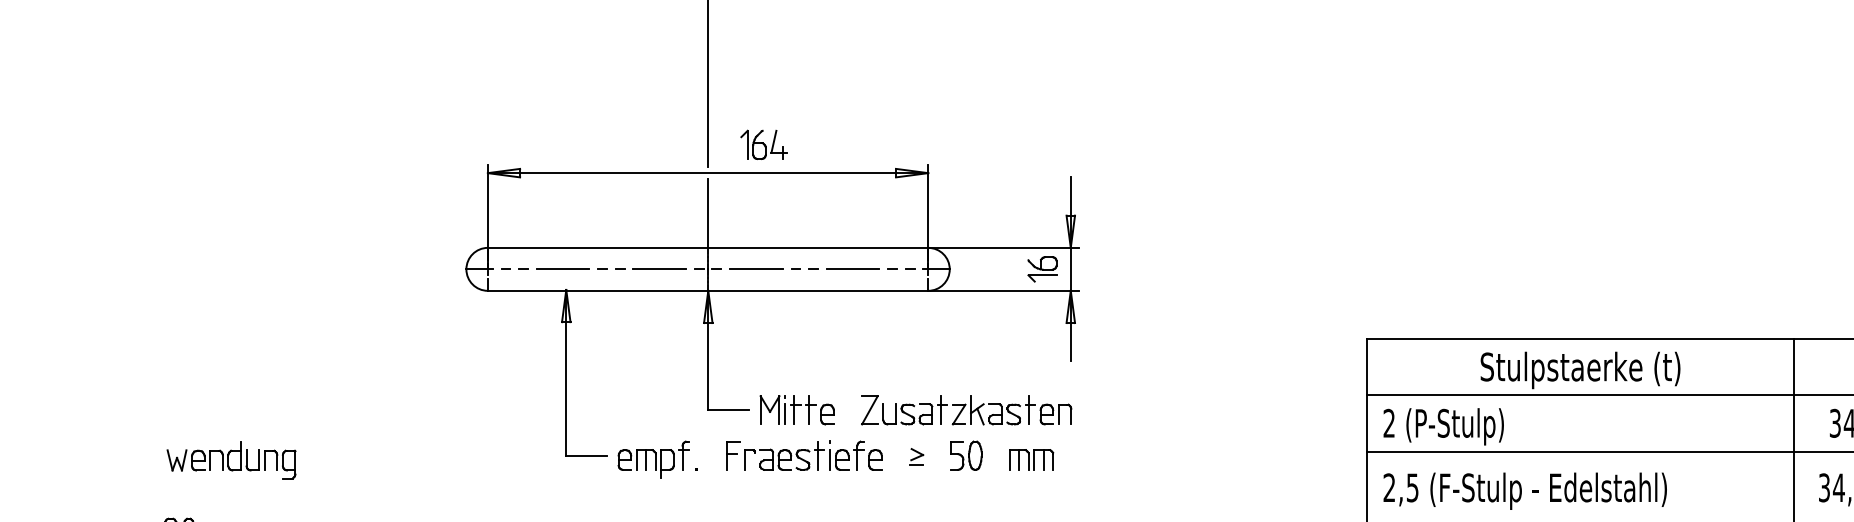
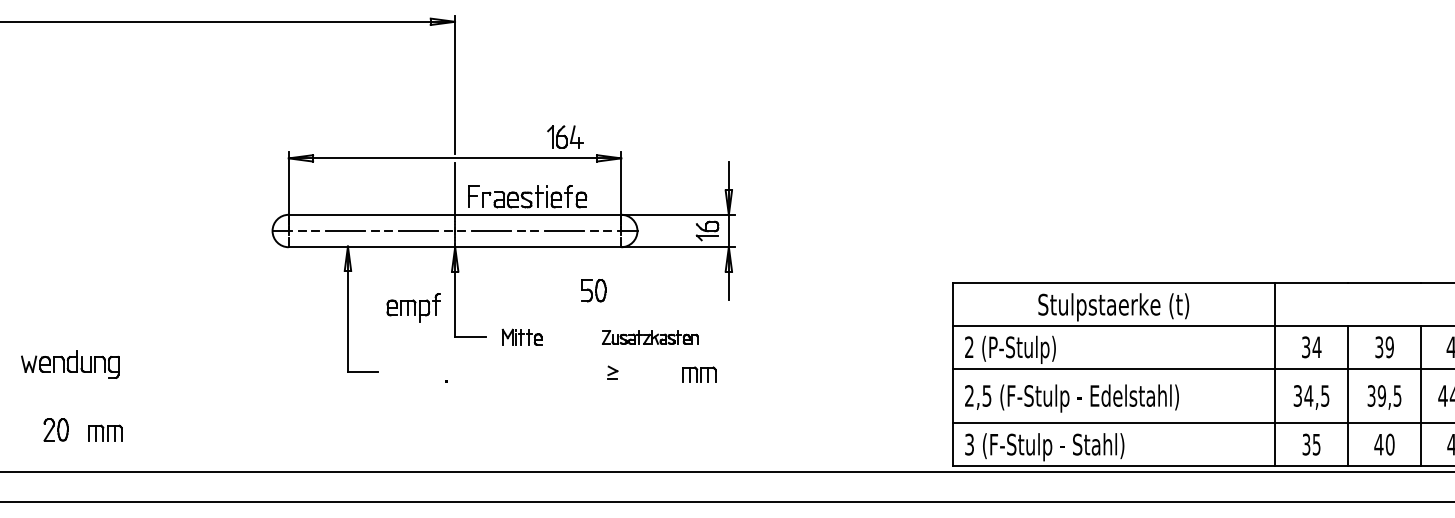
part: (764, 144) -> (565, 136), moved
part: (796, 409) -> (521, 336), size x0.7
part: (966, 410) -> (650, 337), size x0.6
part: (804, 455) -> (527, 196), moved
part: (965, 455) -> (593, 290), moved
part: (653, 459) -> (413, 307), moved
part: (231, 460) -> (70, 364), moved

